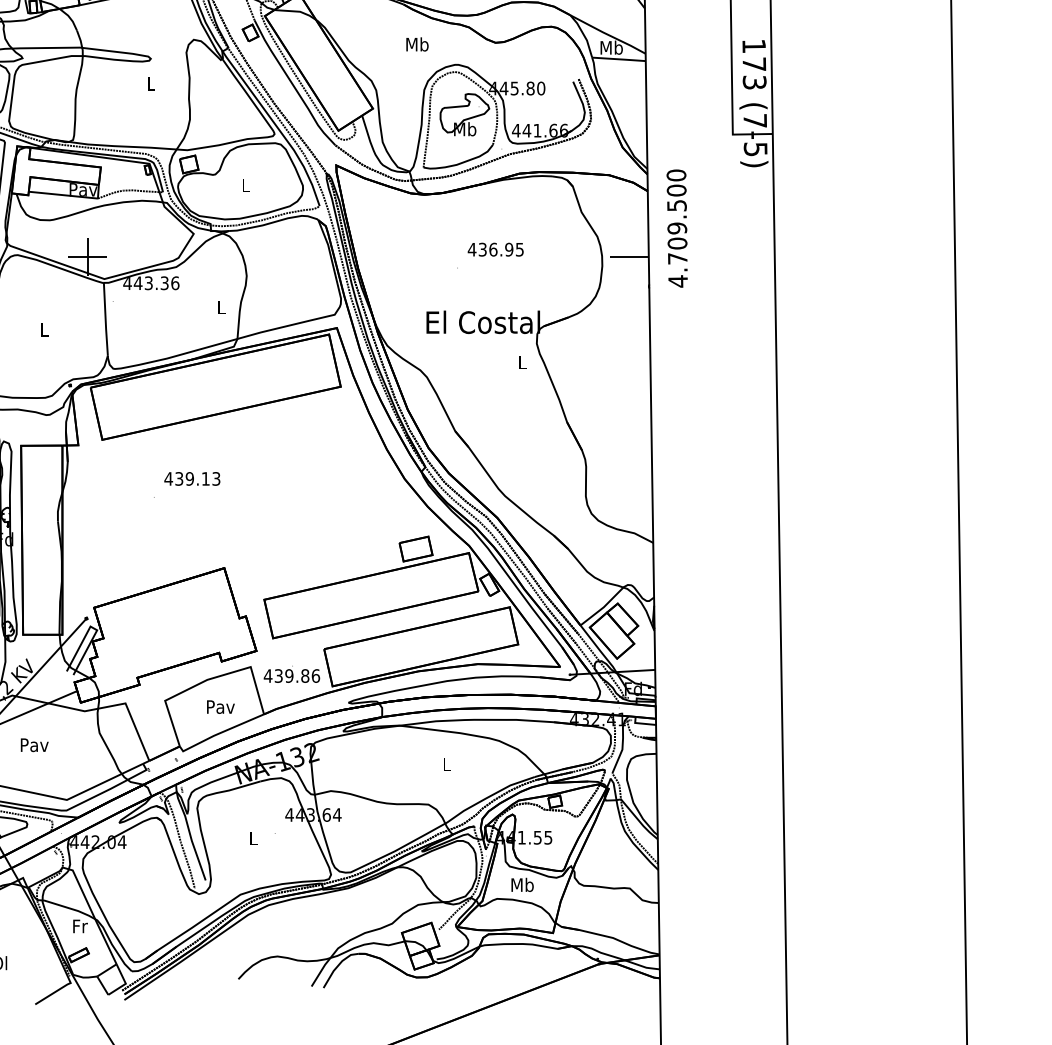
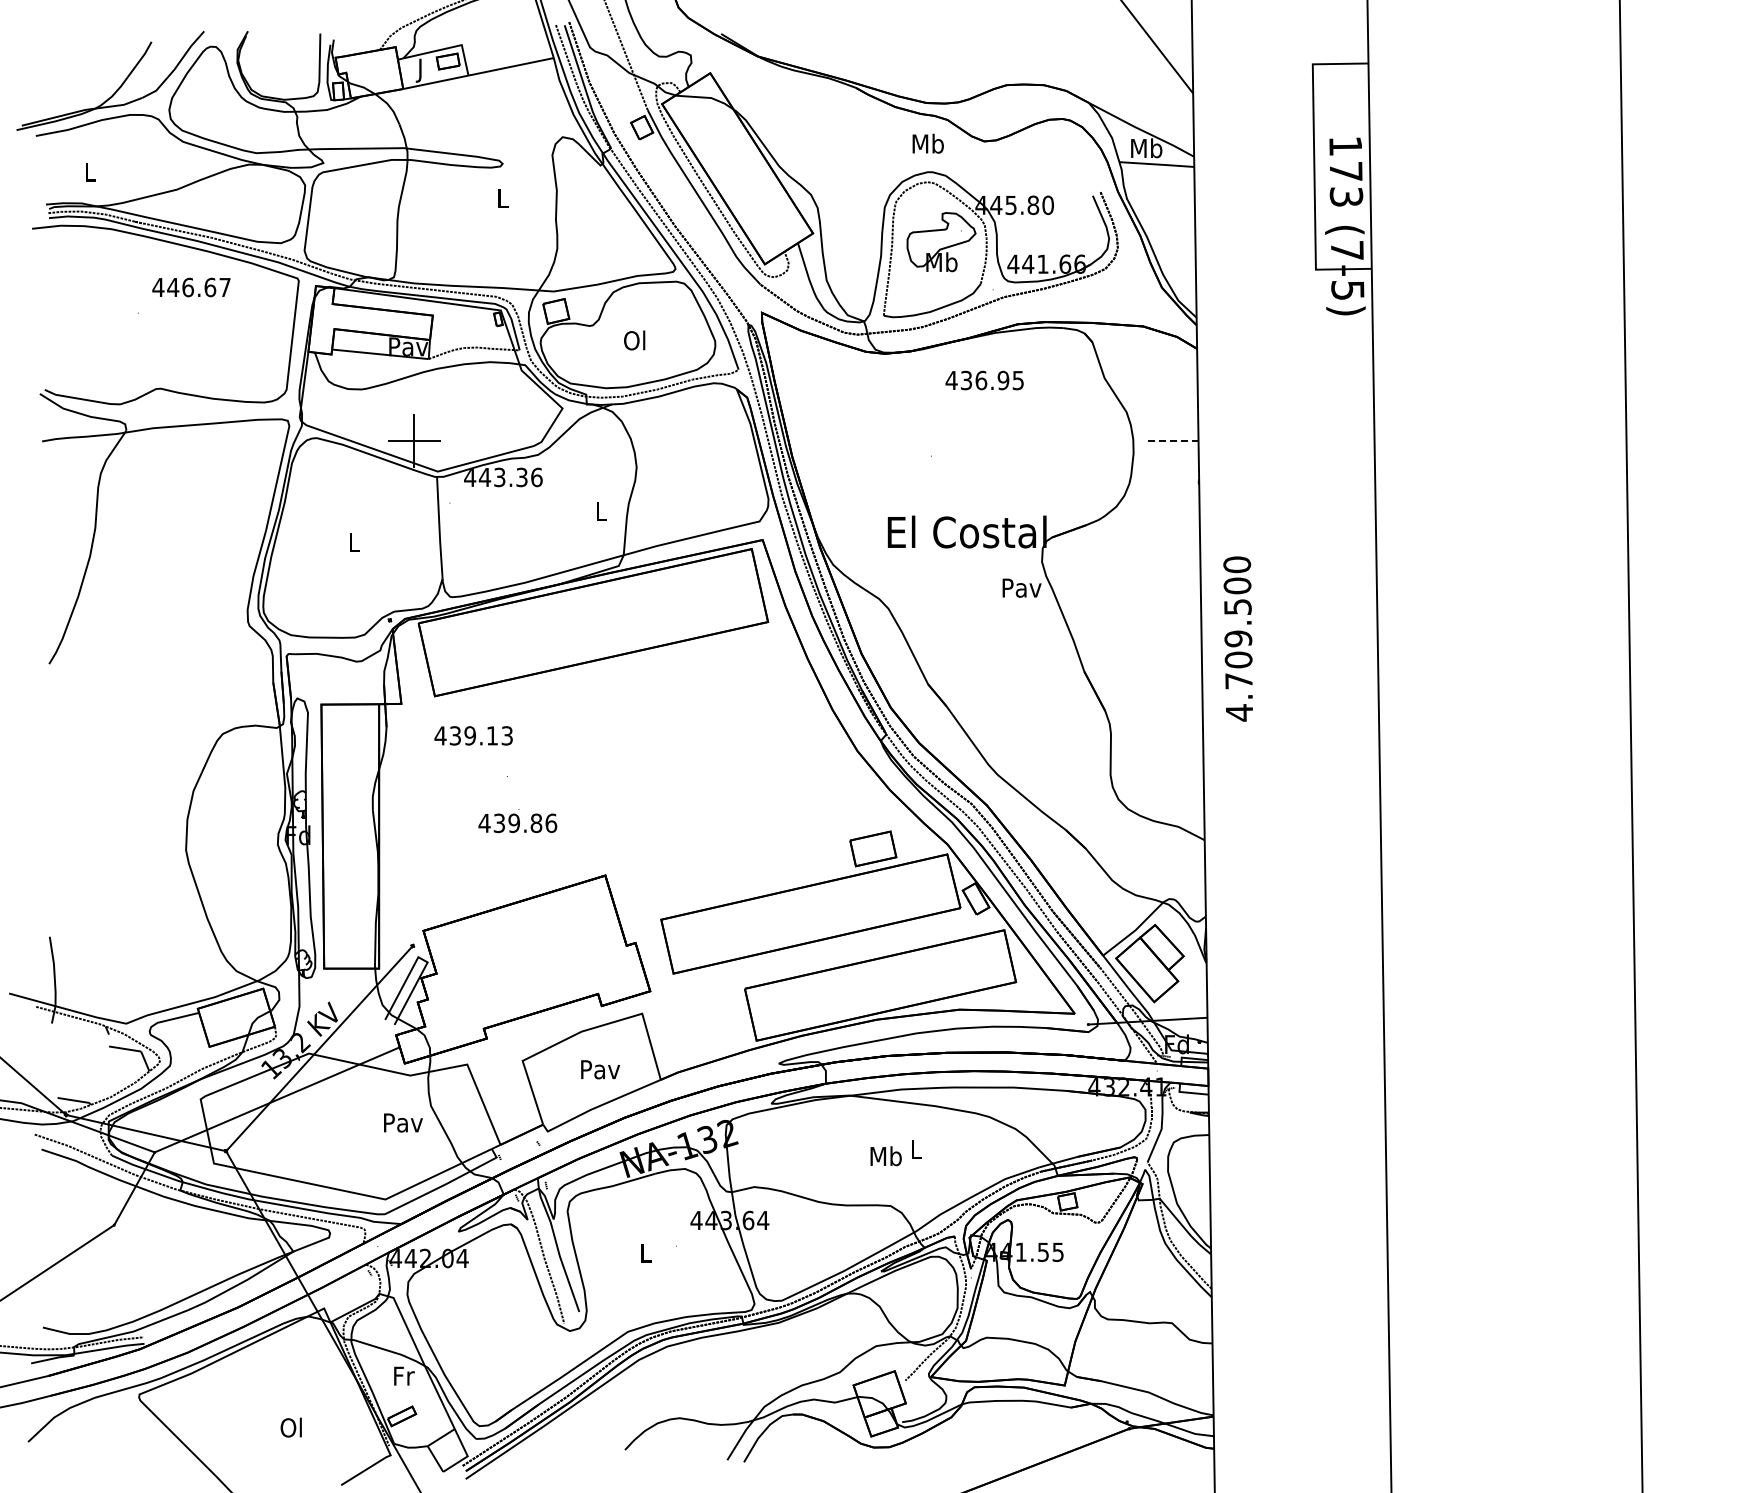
text: (416, 44) -> (927, 143), moved
text: (245, 185) -> (634, 340), L -> Ol
text: (676, 228) -> (1237, 638), moved
text: (495, 249) -> (984, 380), moved
line: (629, 256) -> (1171, 440), solid -> dashed
text: (522, 362) -> (1021, 587), L -> Pav
text: (192, 478) -> (473, 735), moved
text: (291, 674) -> (517, 821), moved
text: (34, 744) -> (403, 1122), moved
text: (522, 885) -> (885, 1156), moved

